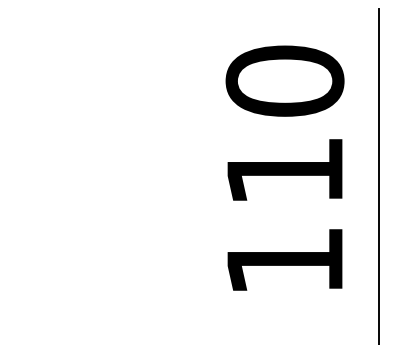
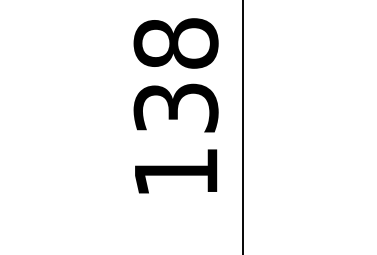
text: (284, 125) -> (175, 75), 110 -> 138

